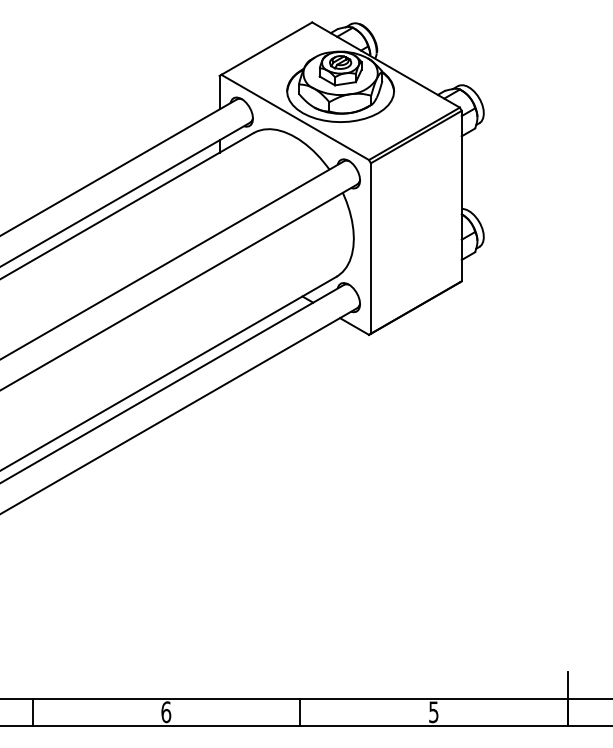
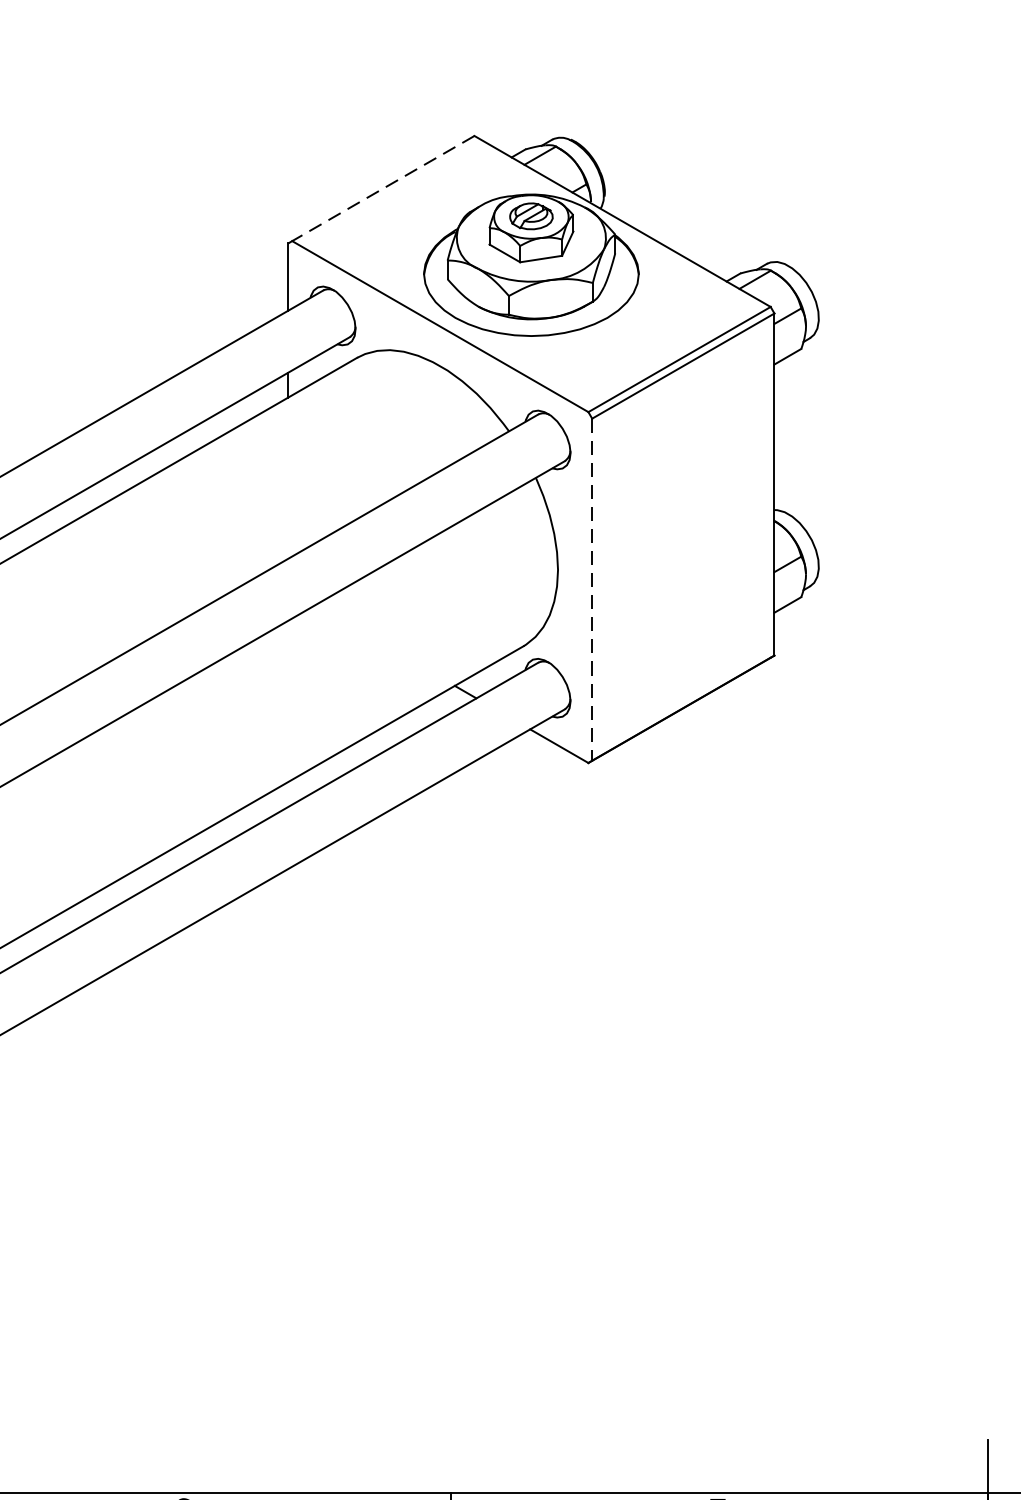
line: (266, 48) -> (382, 188), solid -> dashed
line: (370, 249) -> (591, 591), solid -> dashed

